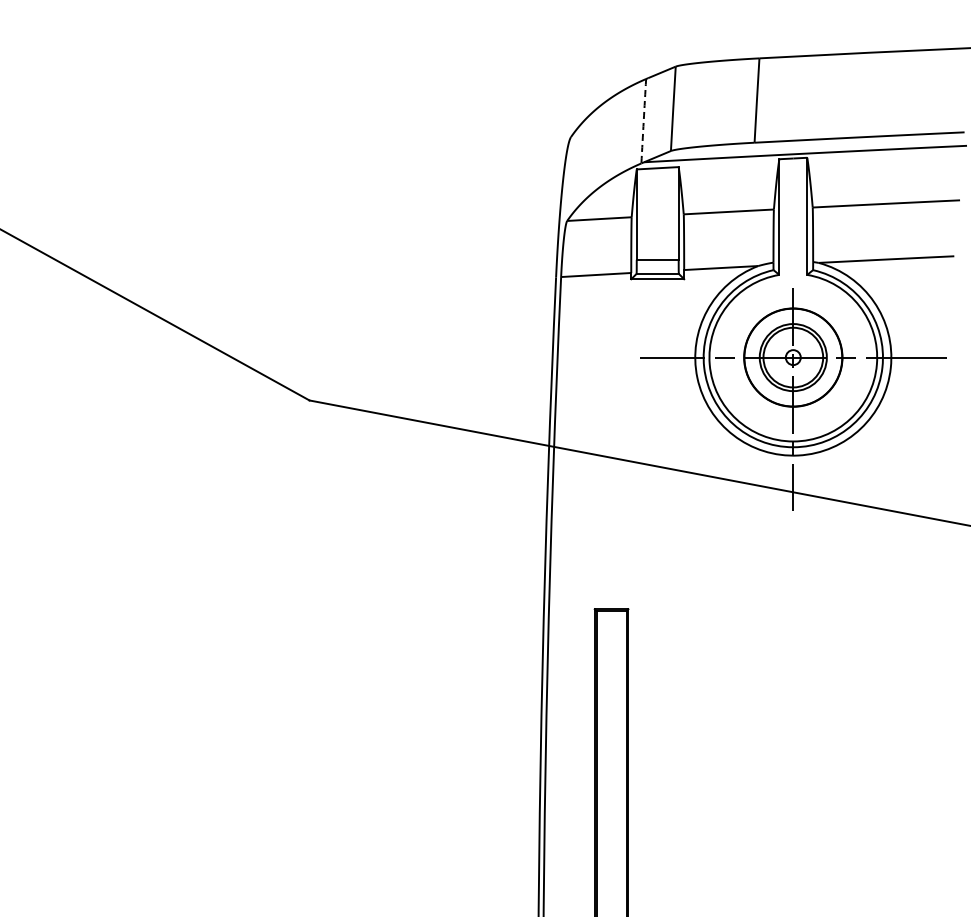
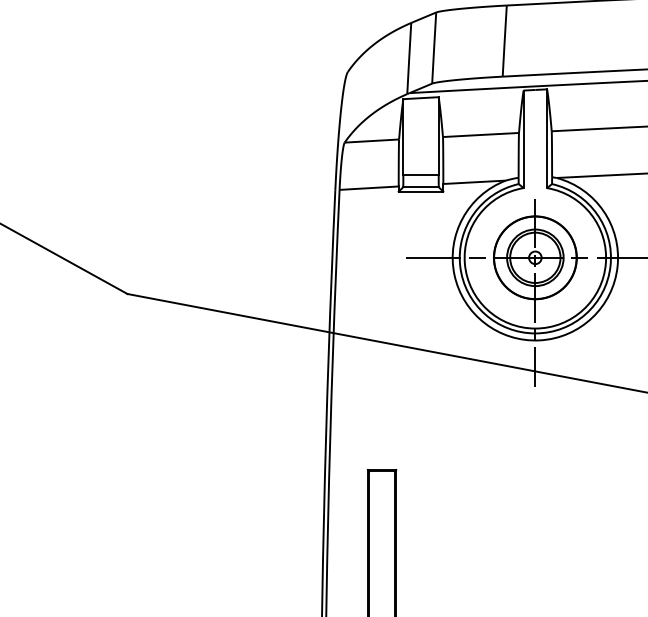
arc: (643, 121) -> (409, 58), dashed -> solid

